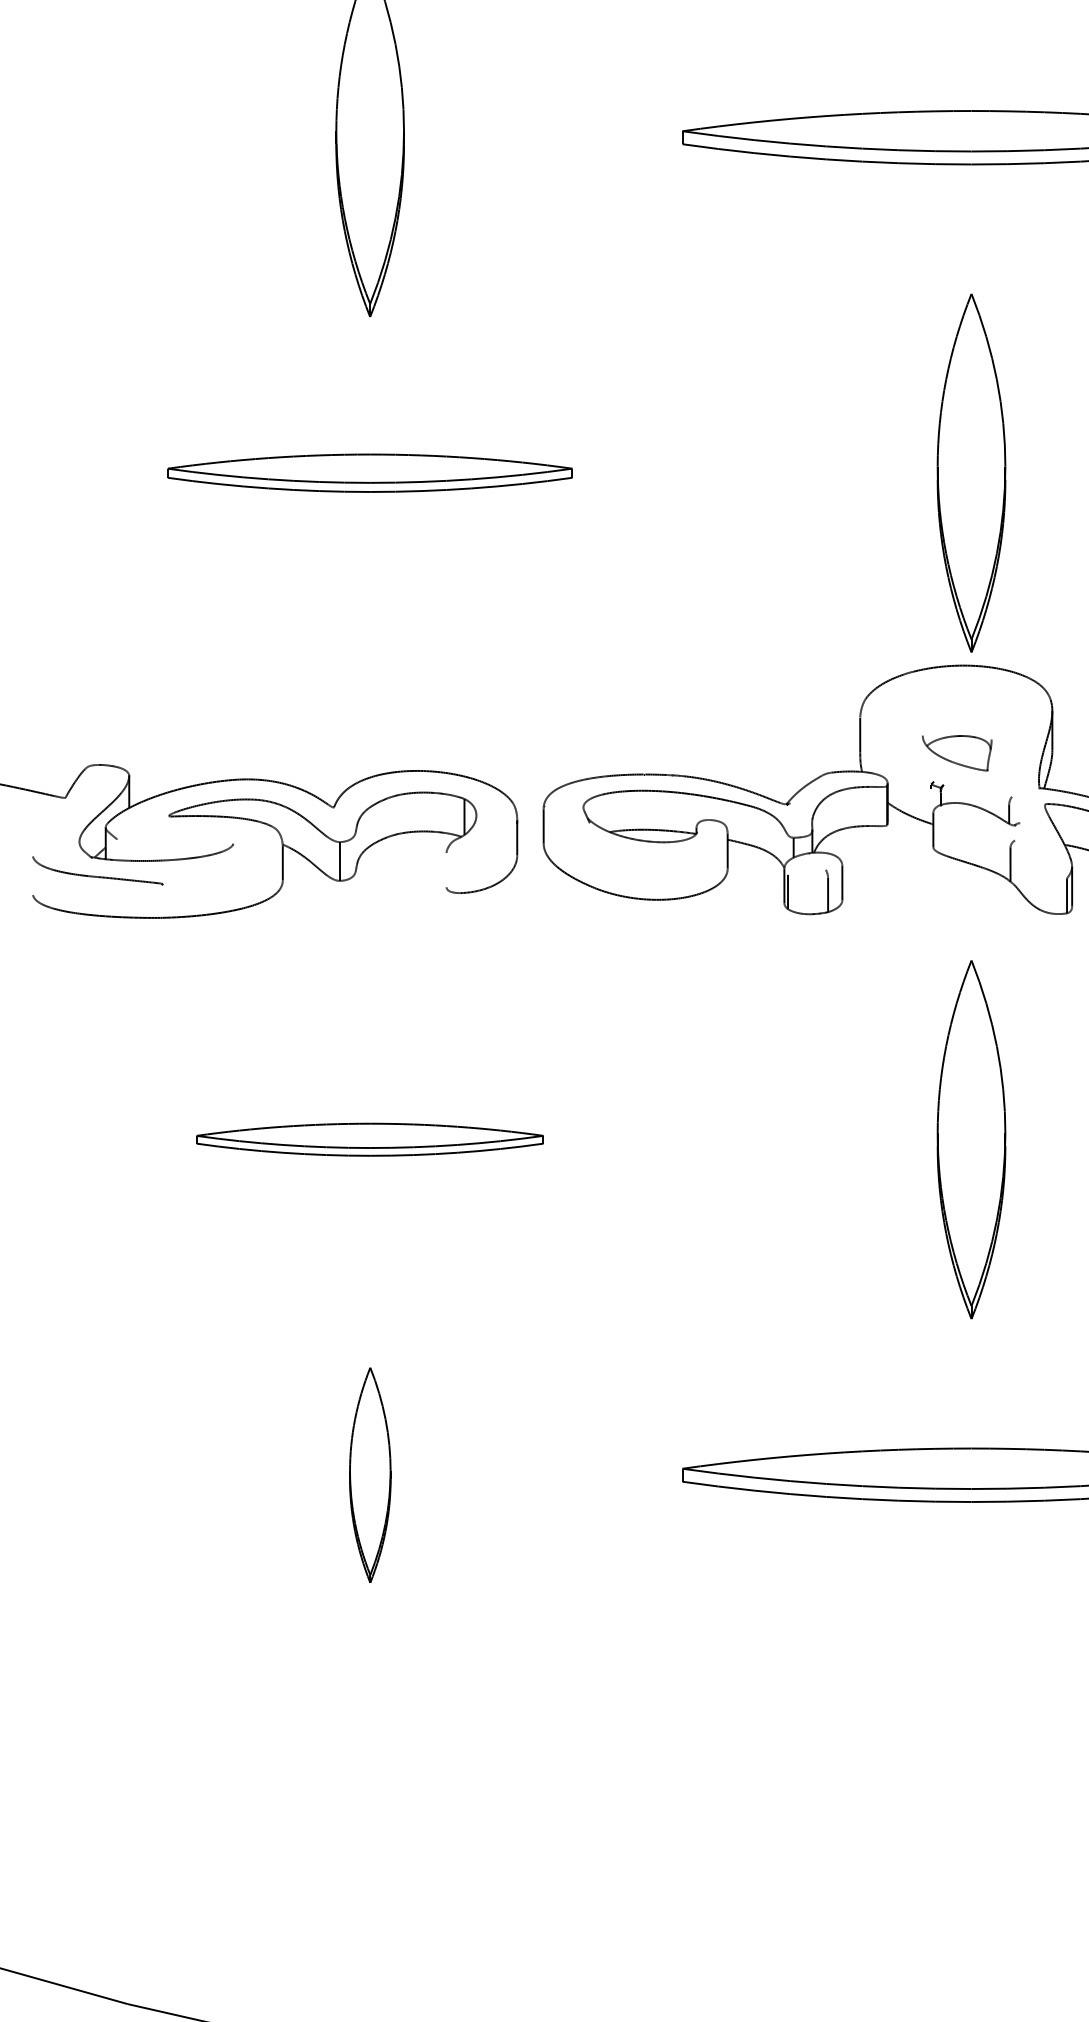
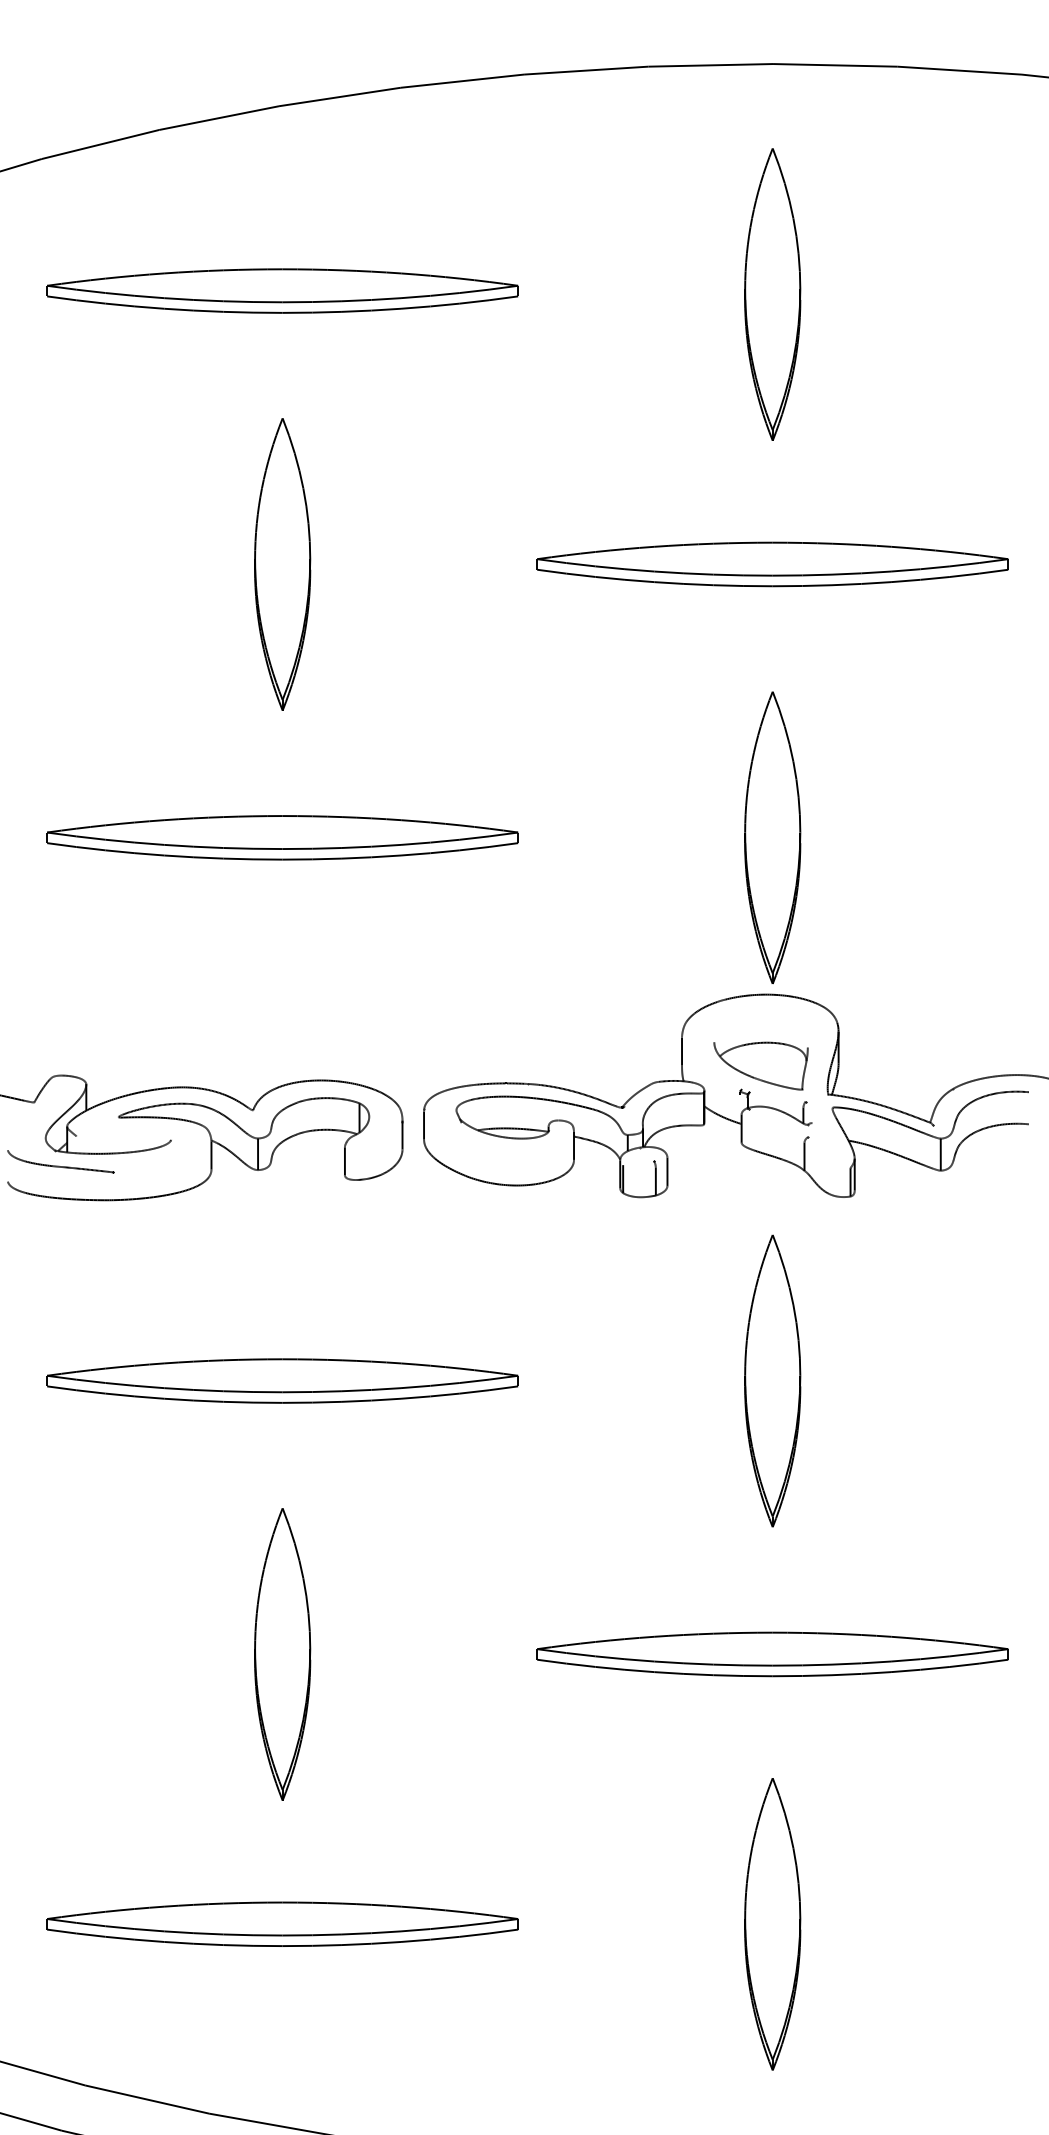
part: (369, 472) -> (282, 837), size x1.43
part: (956, 752) -> (760, 1065), size x1.67
line: (446, 870) -> (344, 1161), added
part: (369, 1139) -> (282, 1380), size x1.67
part: (369, 1475) -> (282, 1654), size x1.67
part: (369, 1805) -> (282, 1923), added
part: (971, 1806) -> (772, 1924), added

